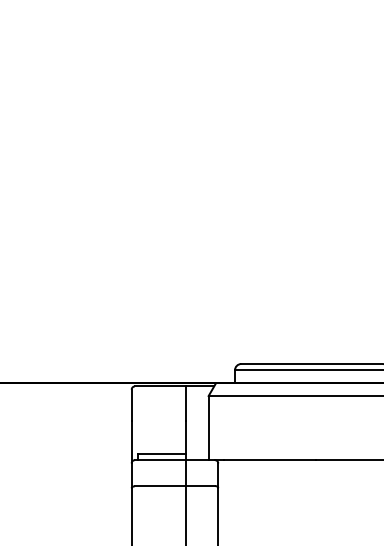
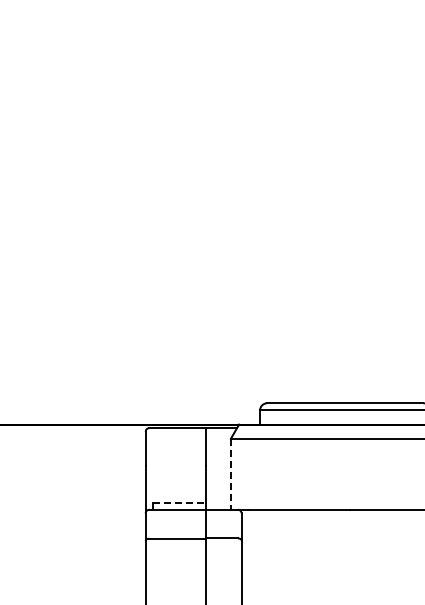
line: (208, 428) -> (230, 474), solid -> dashed
line: (162, 453) -> (179, 502), solid -> dashed

